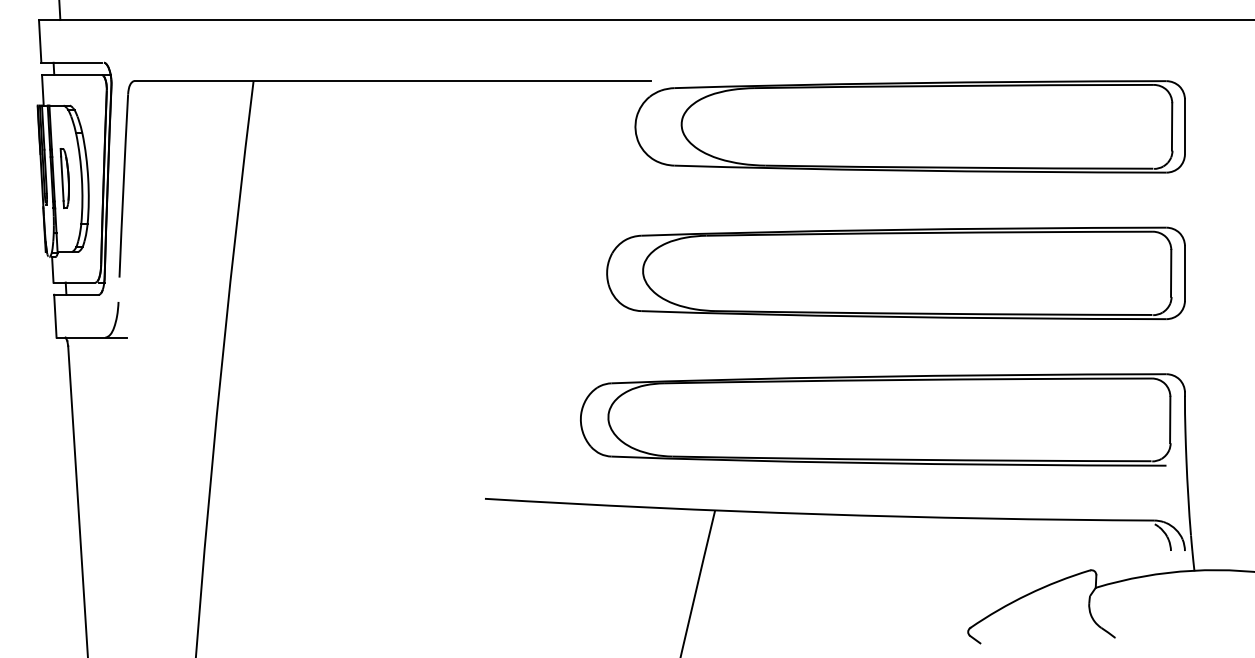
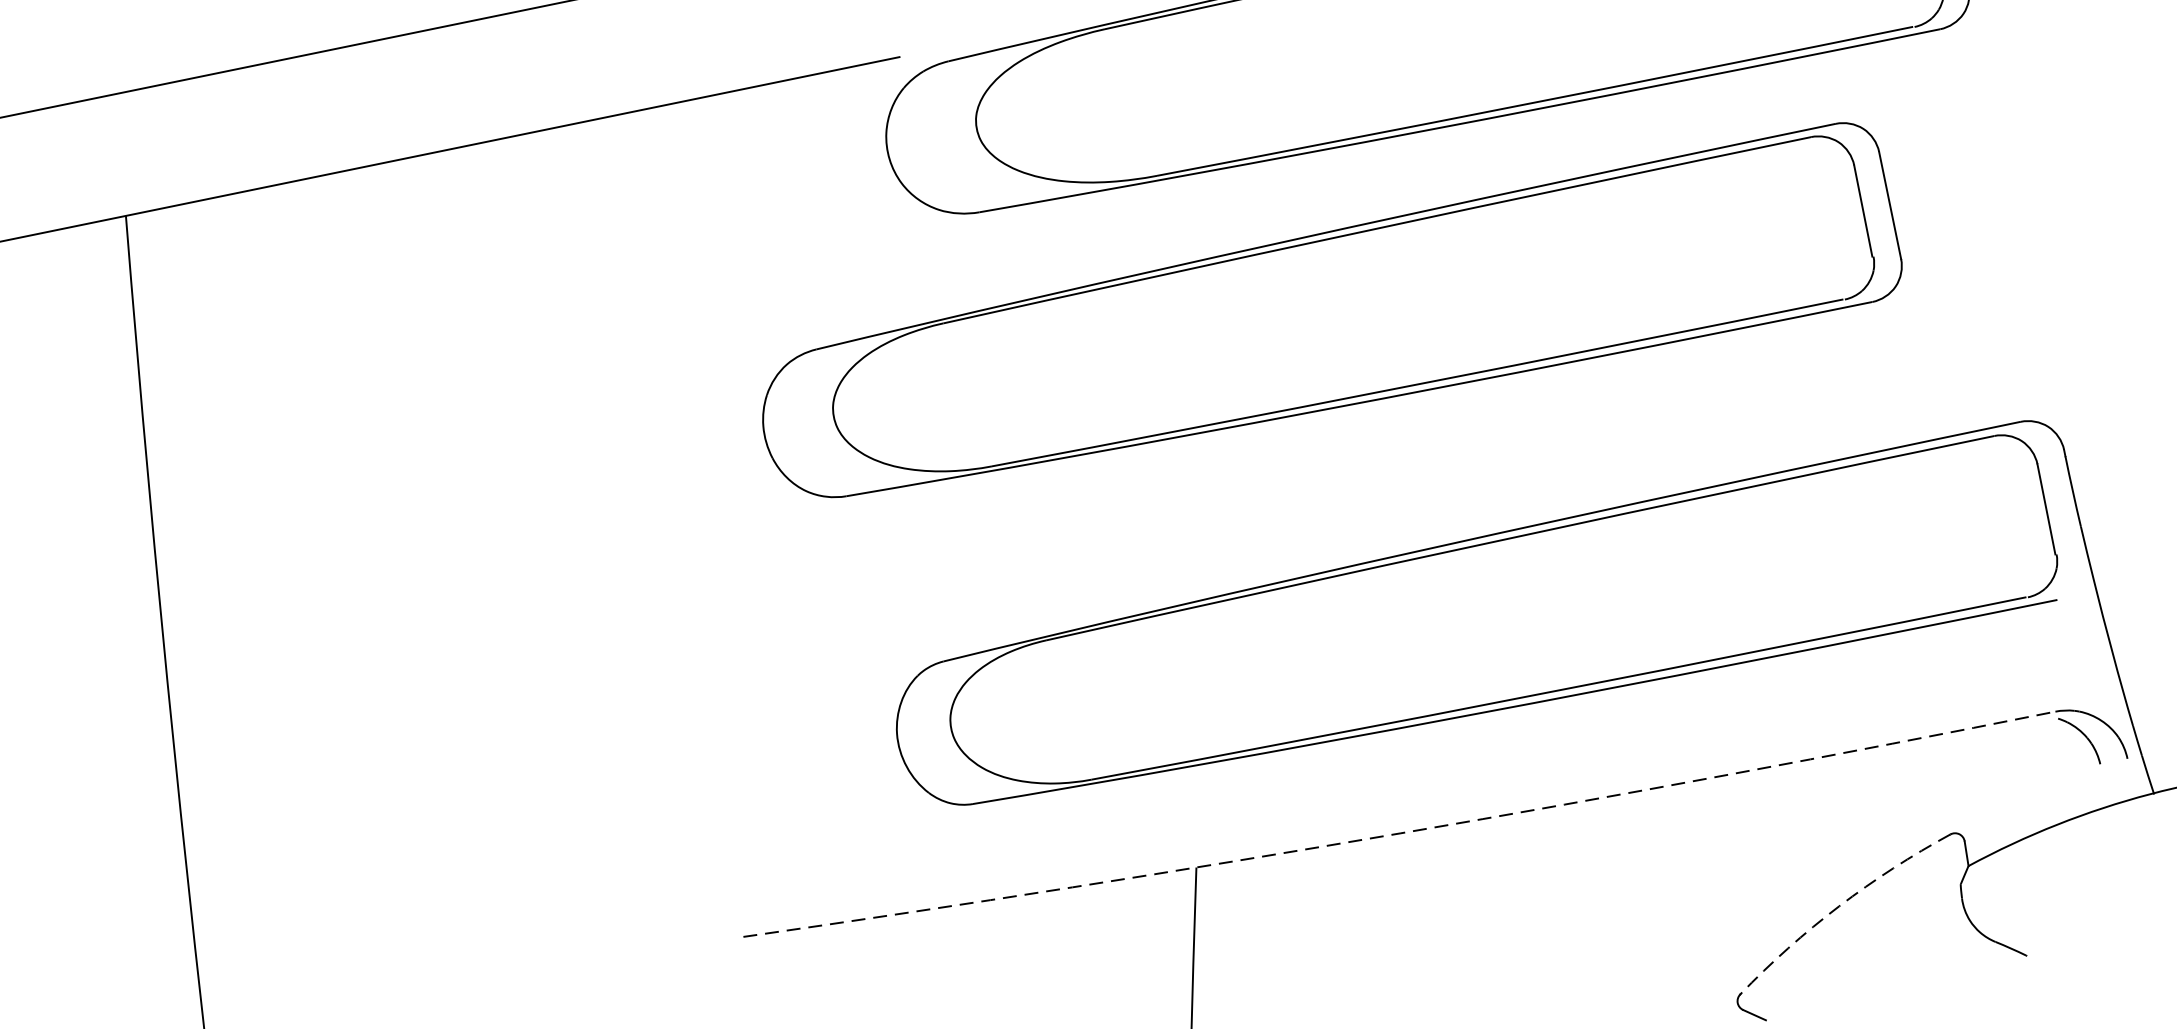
part: (895, 273) -> (1326, 321), moved
arc: (819, 514) -> (1401, 833), solid -> dashed
arc: (1027, 594) -> (1838, 906), solid -> dashed

